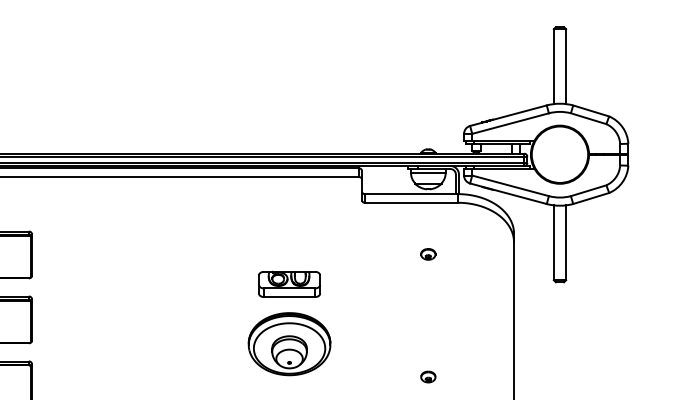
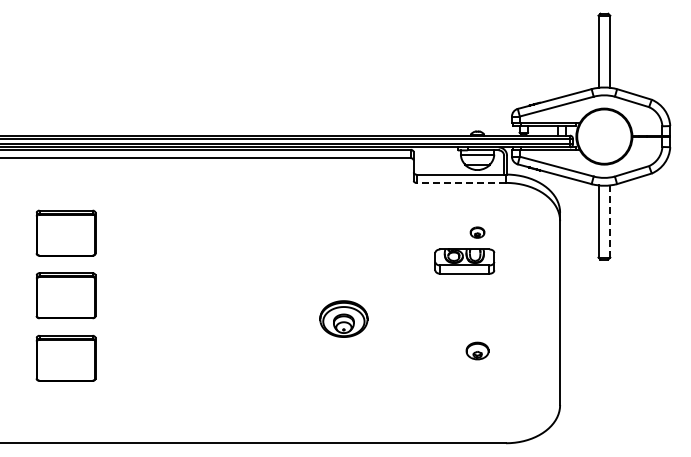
line: (411, 202) -> (461, 182), solid -> dashed
line: (566, 242) -> (610, 221), solid -> dashed
part: (289, 284) -> (464, 261), moved
part: (289, 343) -> (343, 318), size x0.6
part: (428, 376) -> (477, 350), size x1.6

